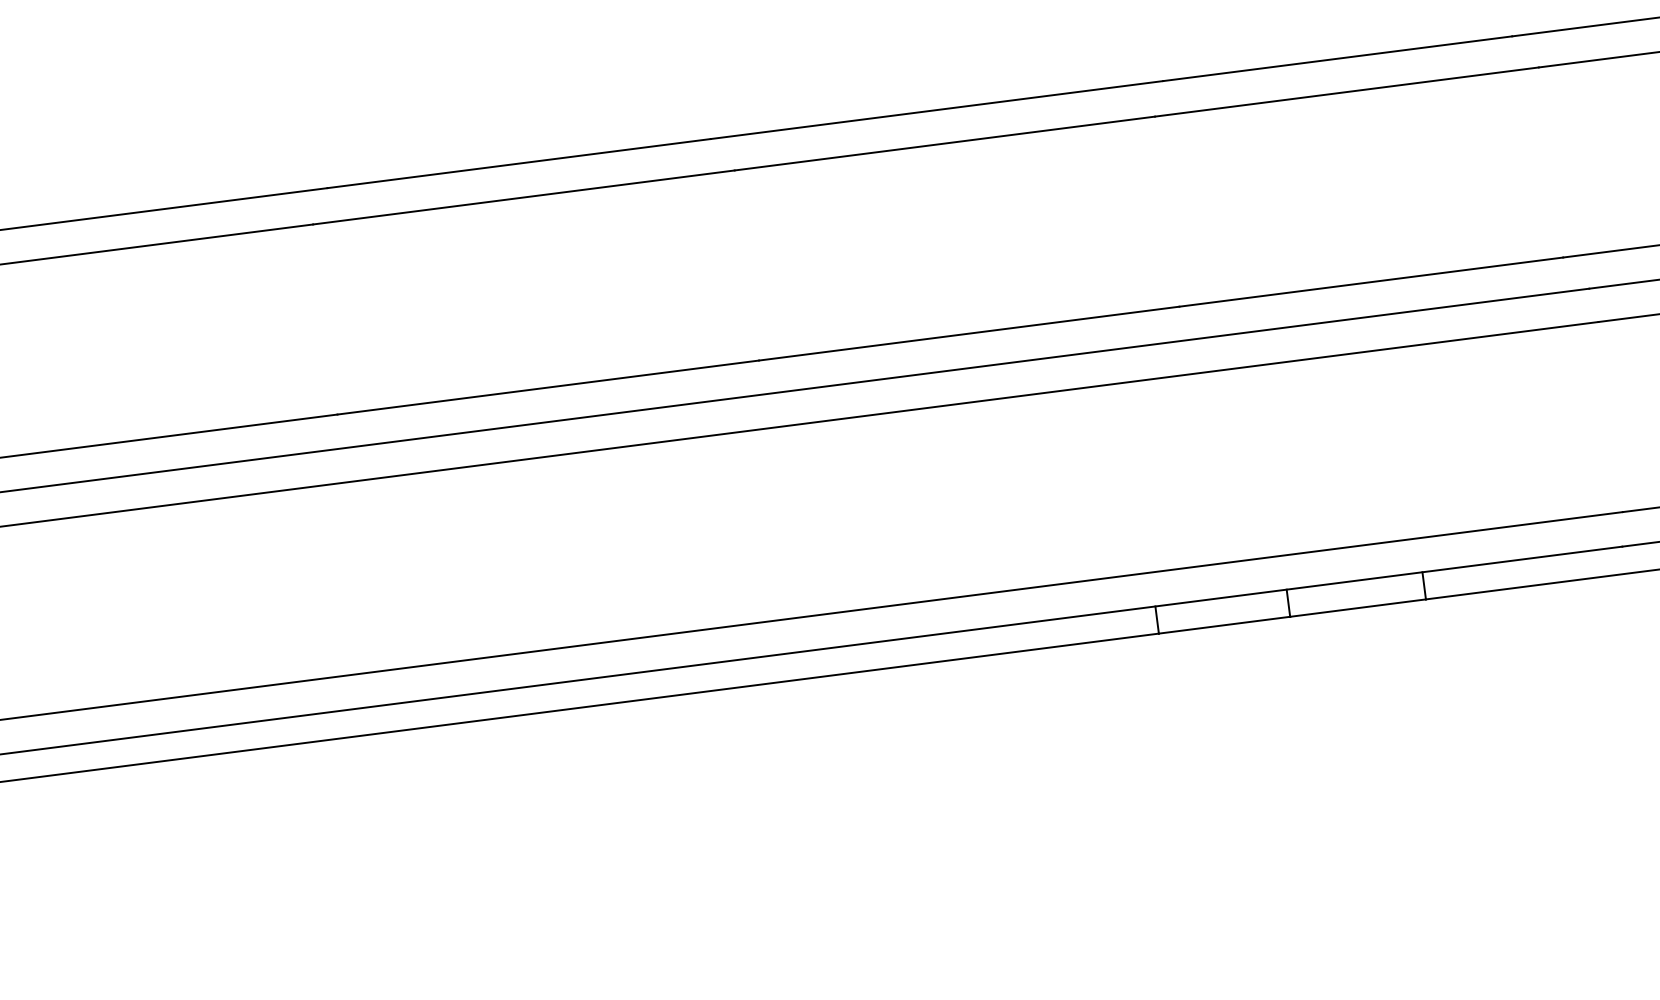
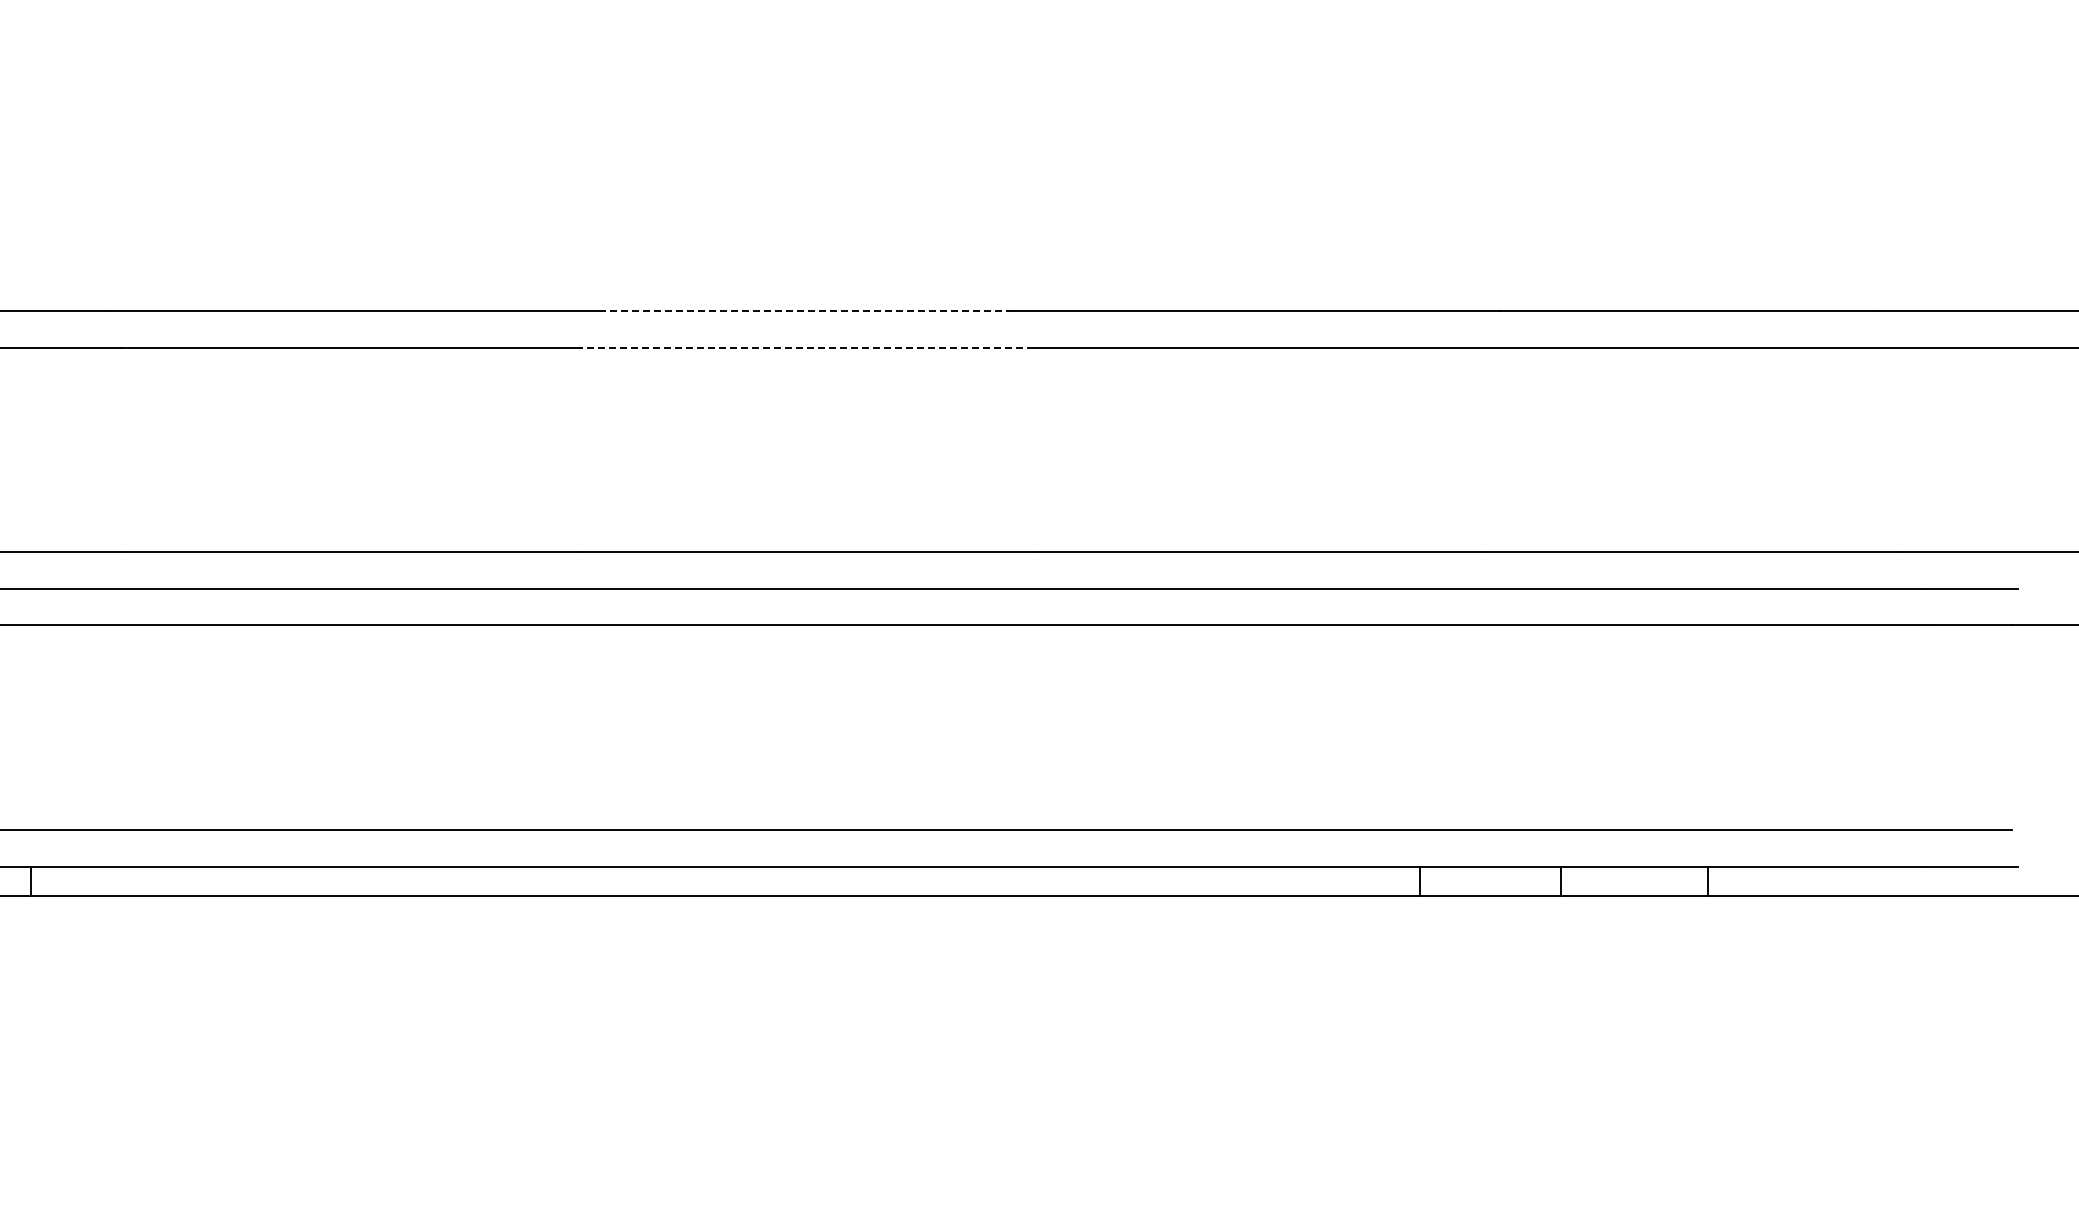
line: (518, 164) -> (805, 311), solid -> dashed
line: (523, 197) -> (806, 347), solid -> dashed

